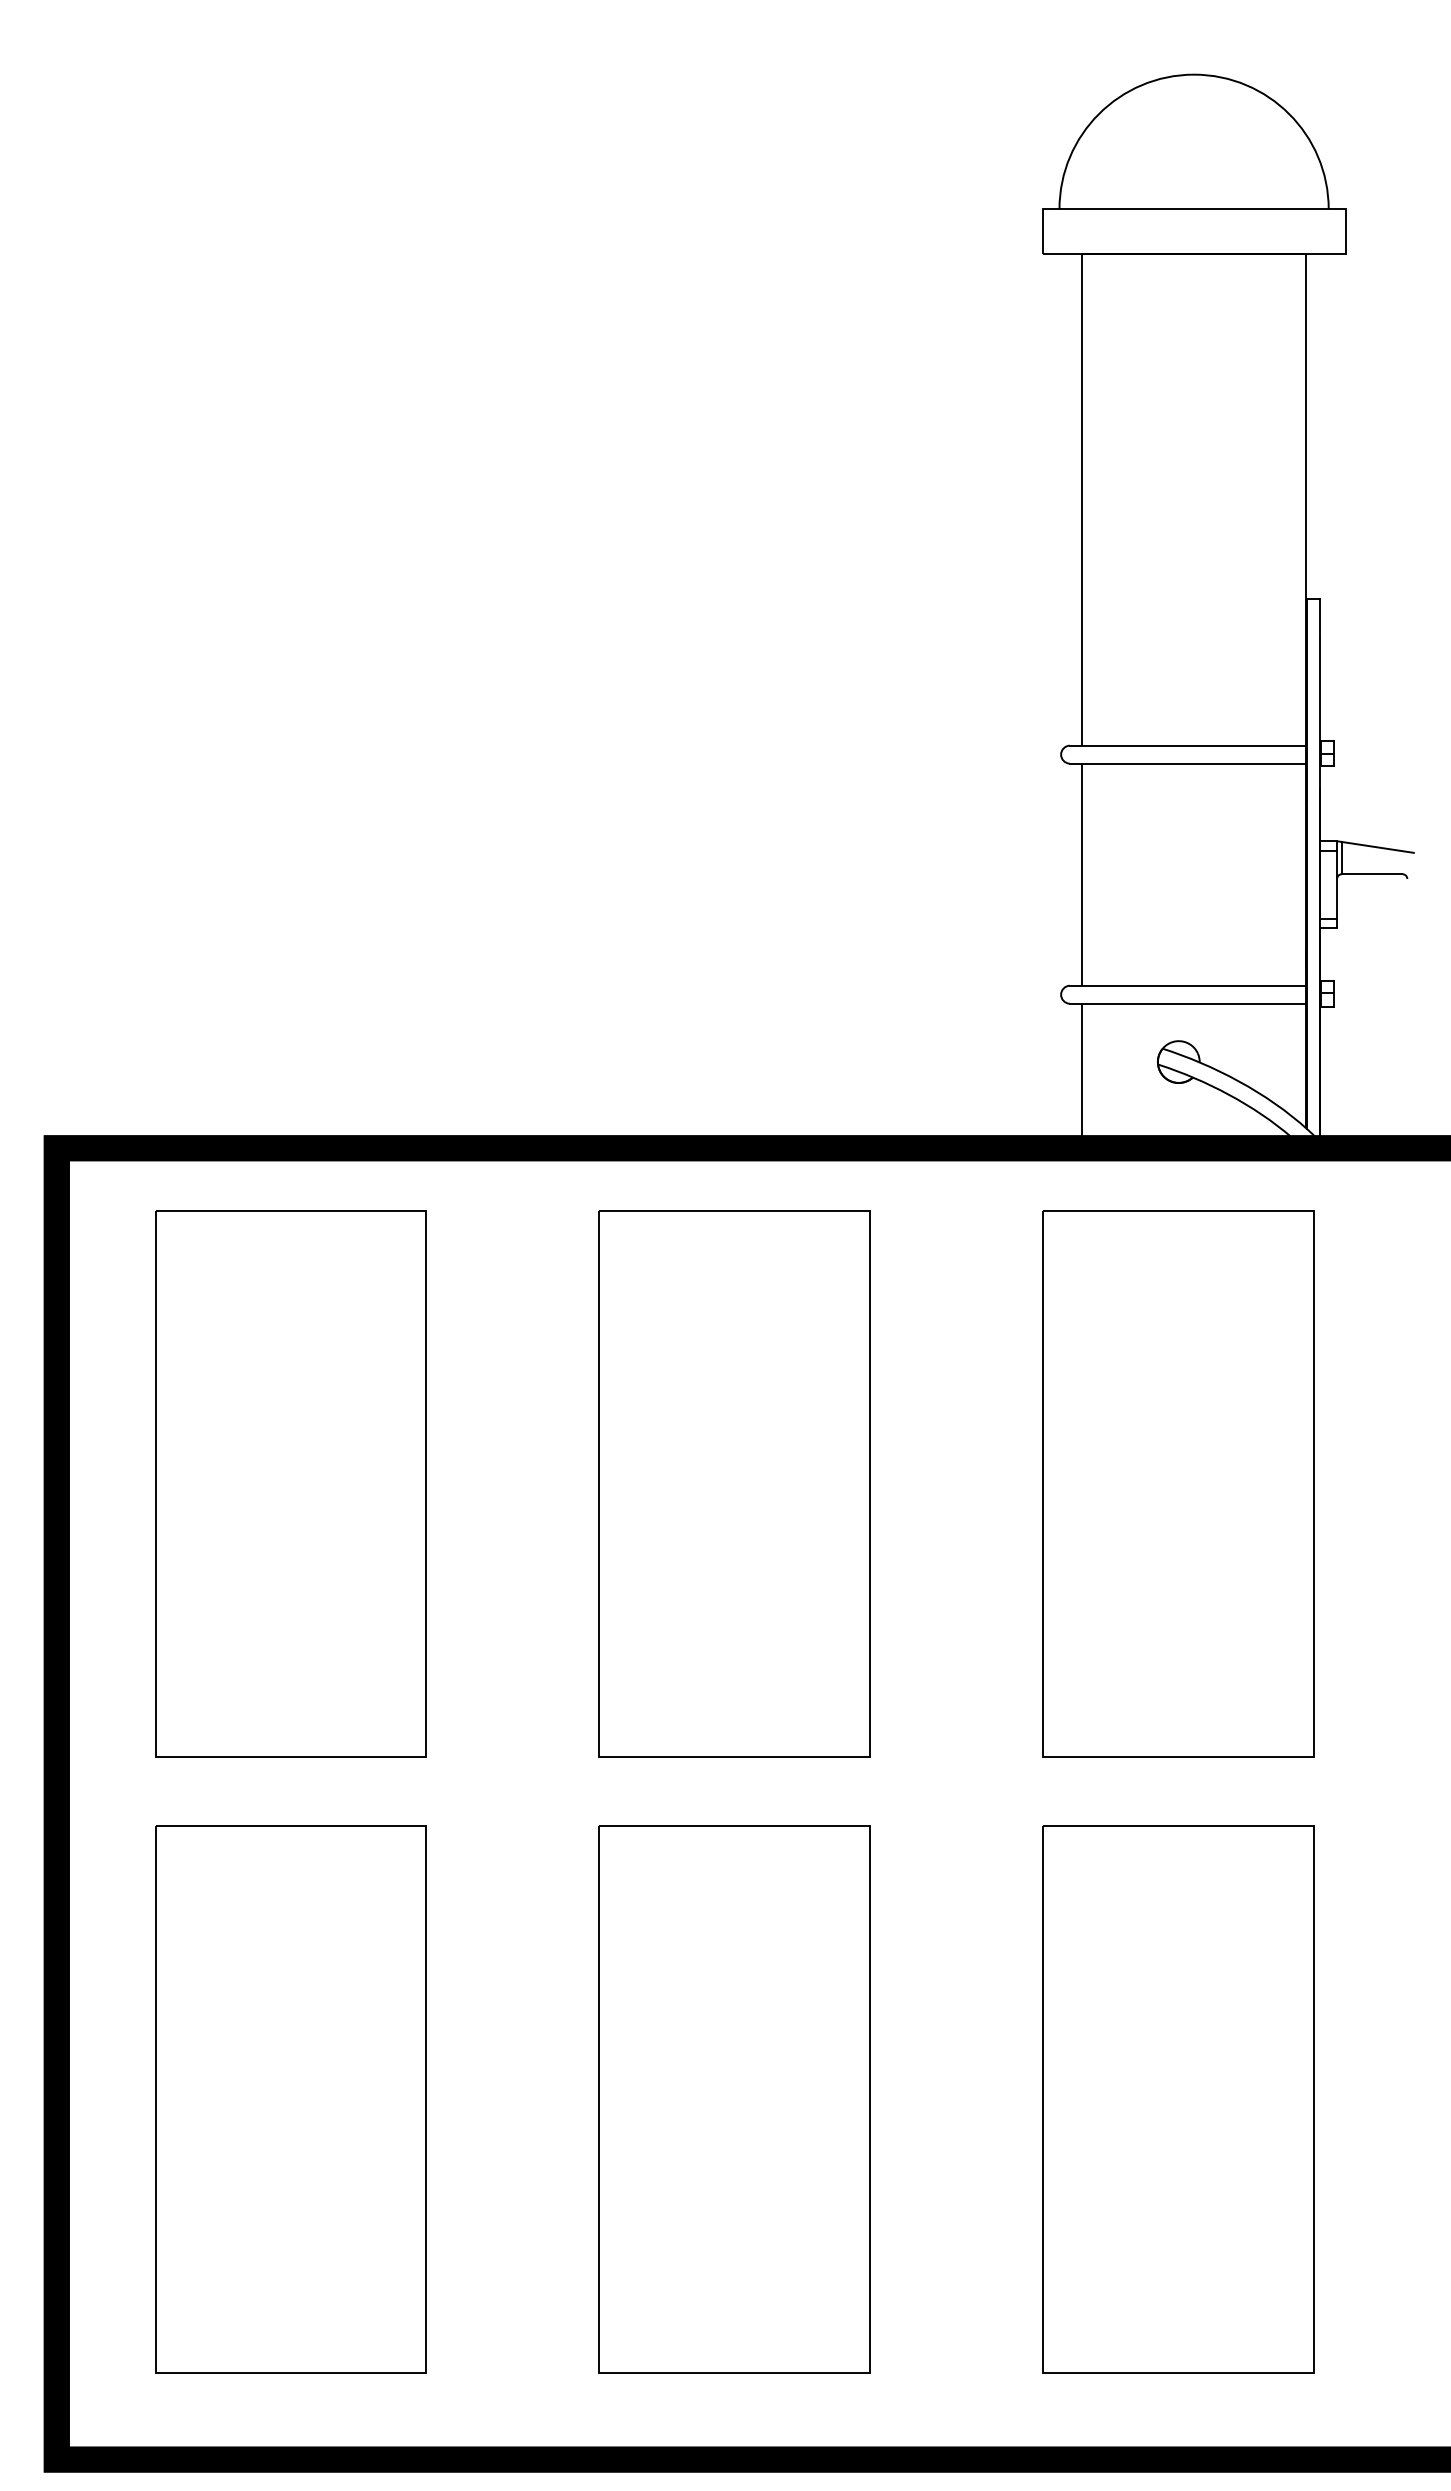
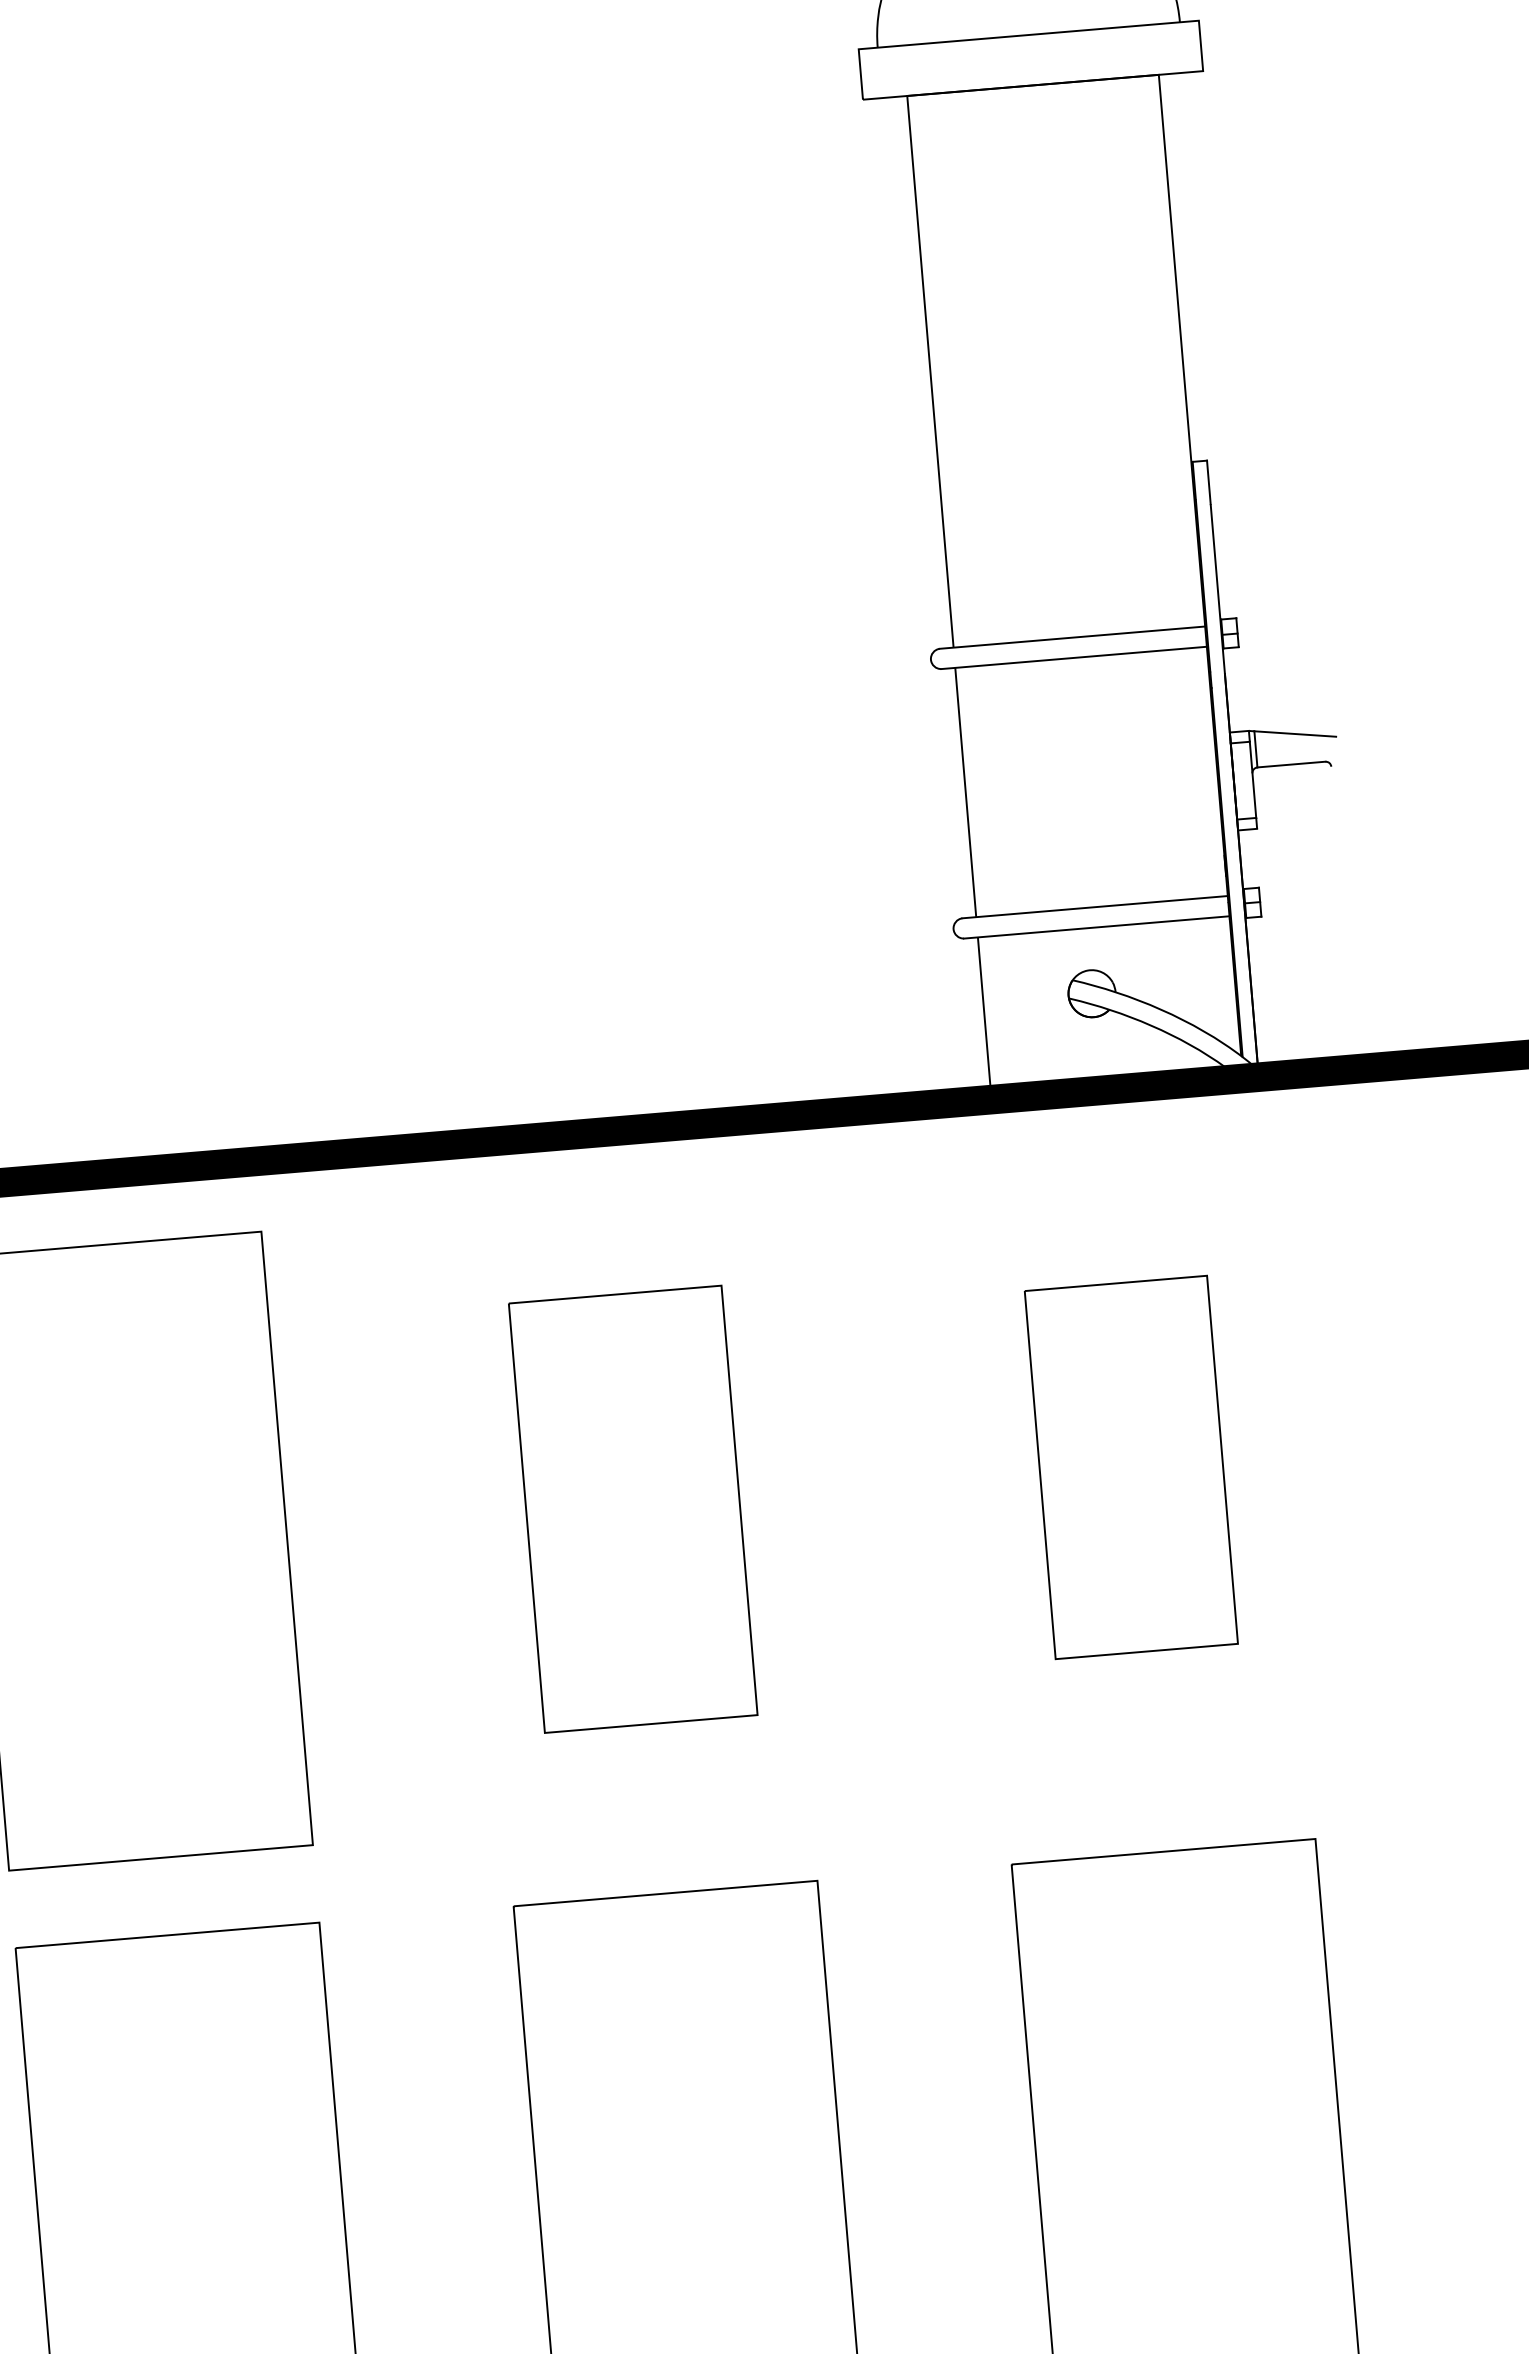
part: (734, 1483) -> (633, 1508), size x0.7
part: (1178, 1483) -> (1131, 1466), size x0.6

